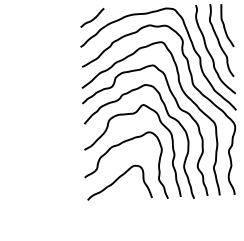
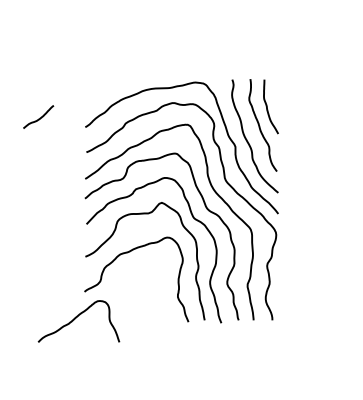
curve: (92, 19) -> (38, 118), moved
curve: (117, 180) -> (76, 318), moved

